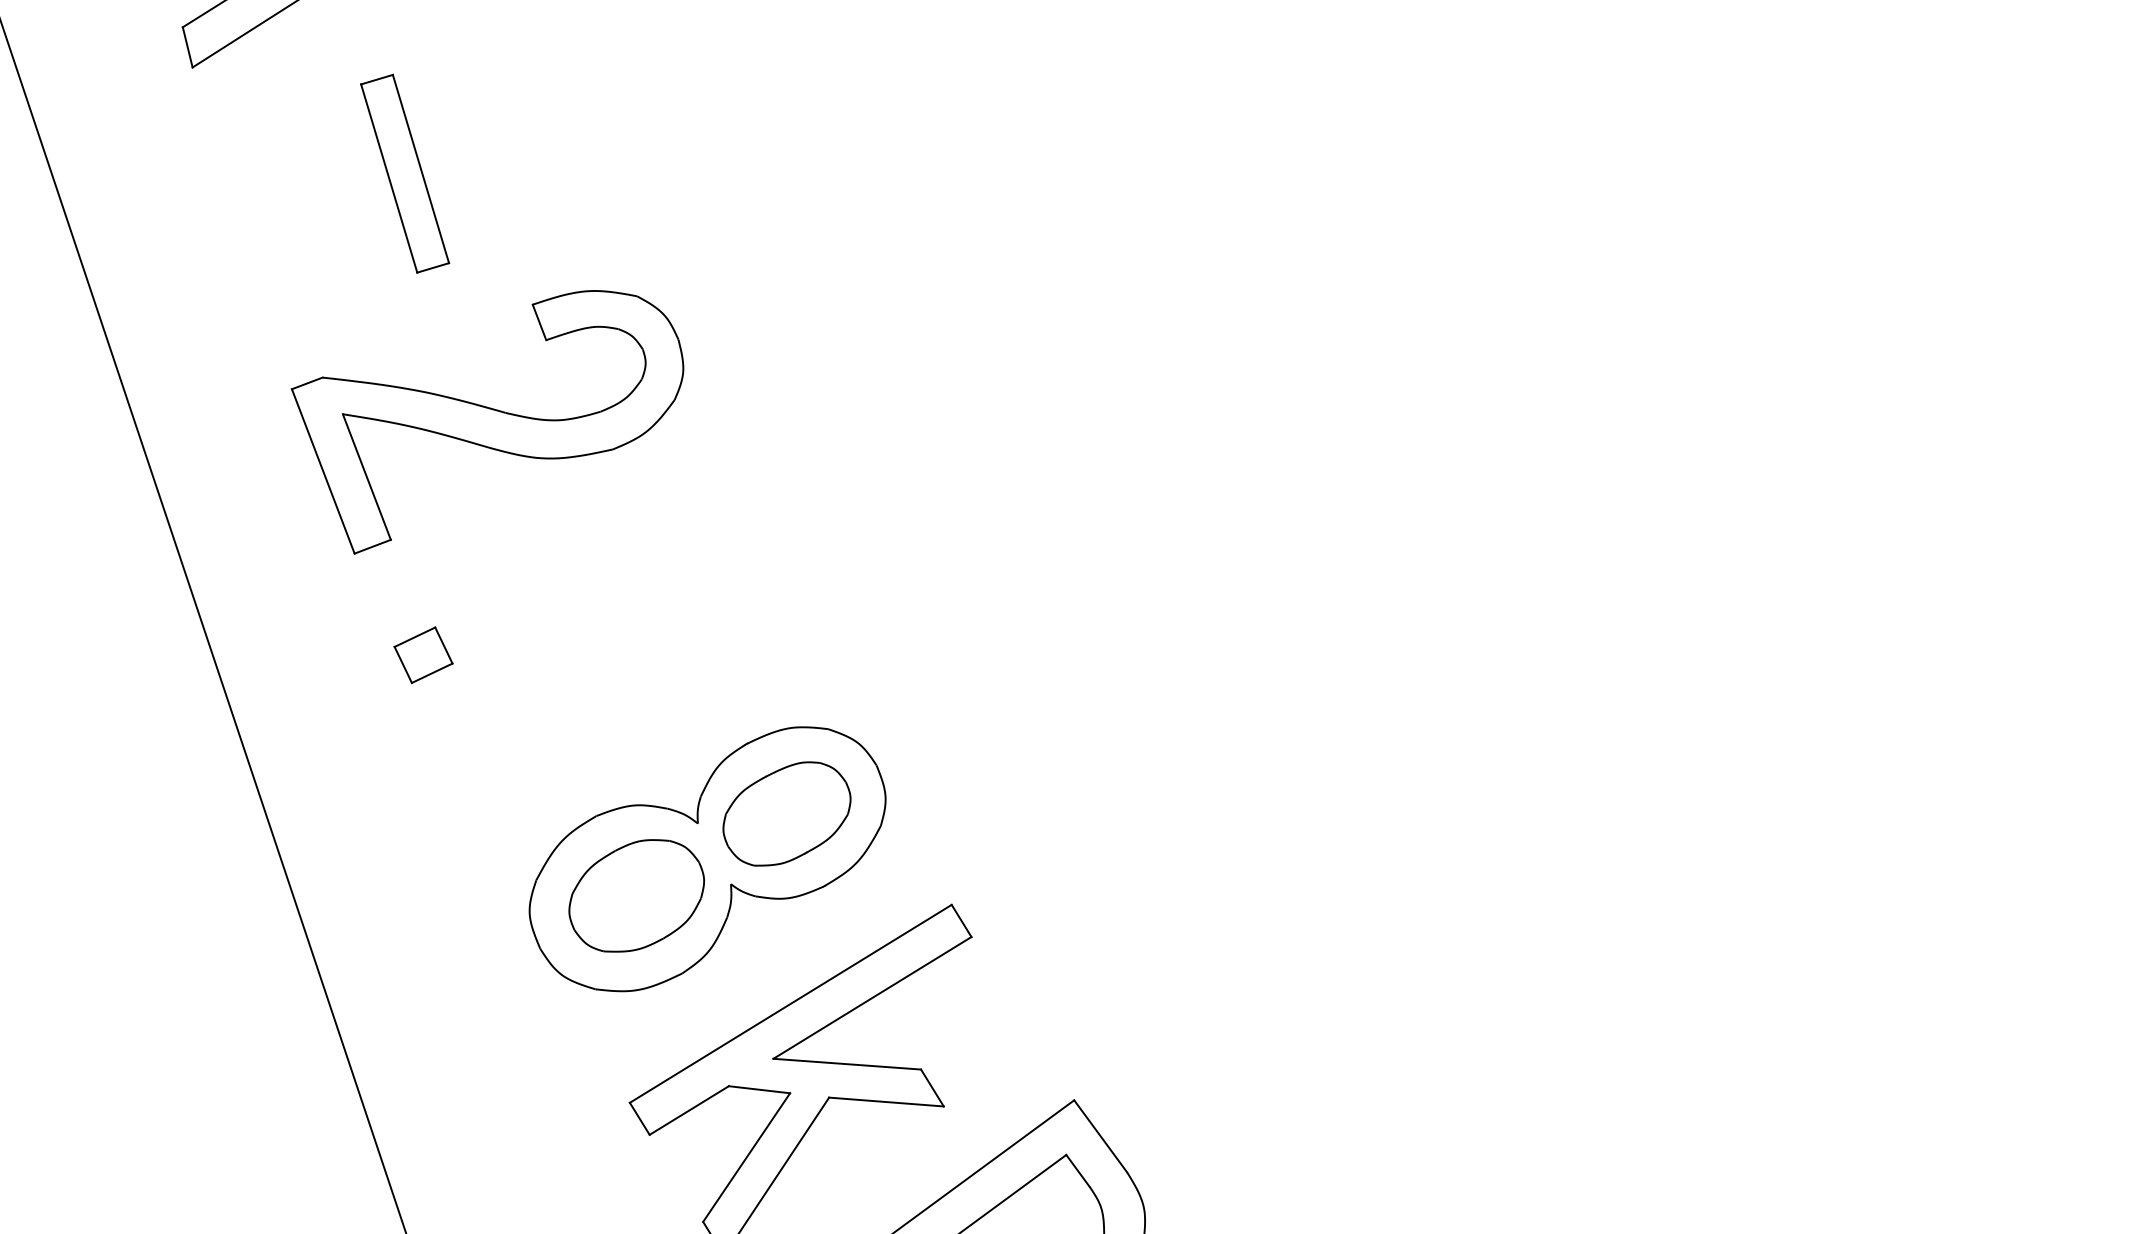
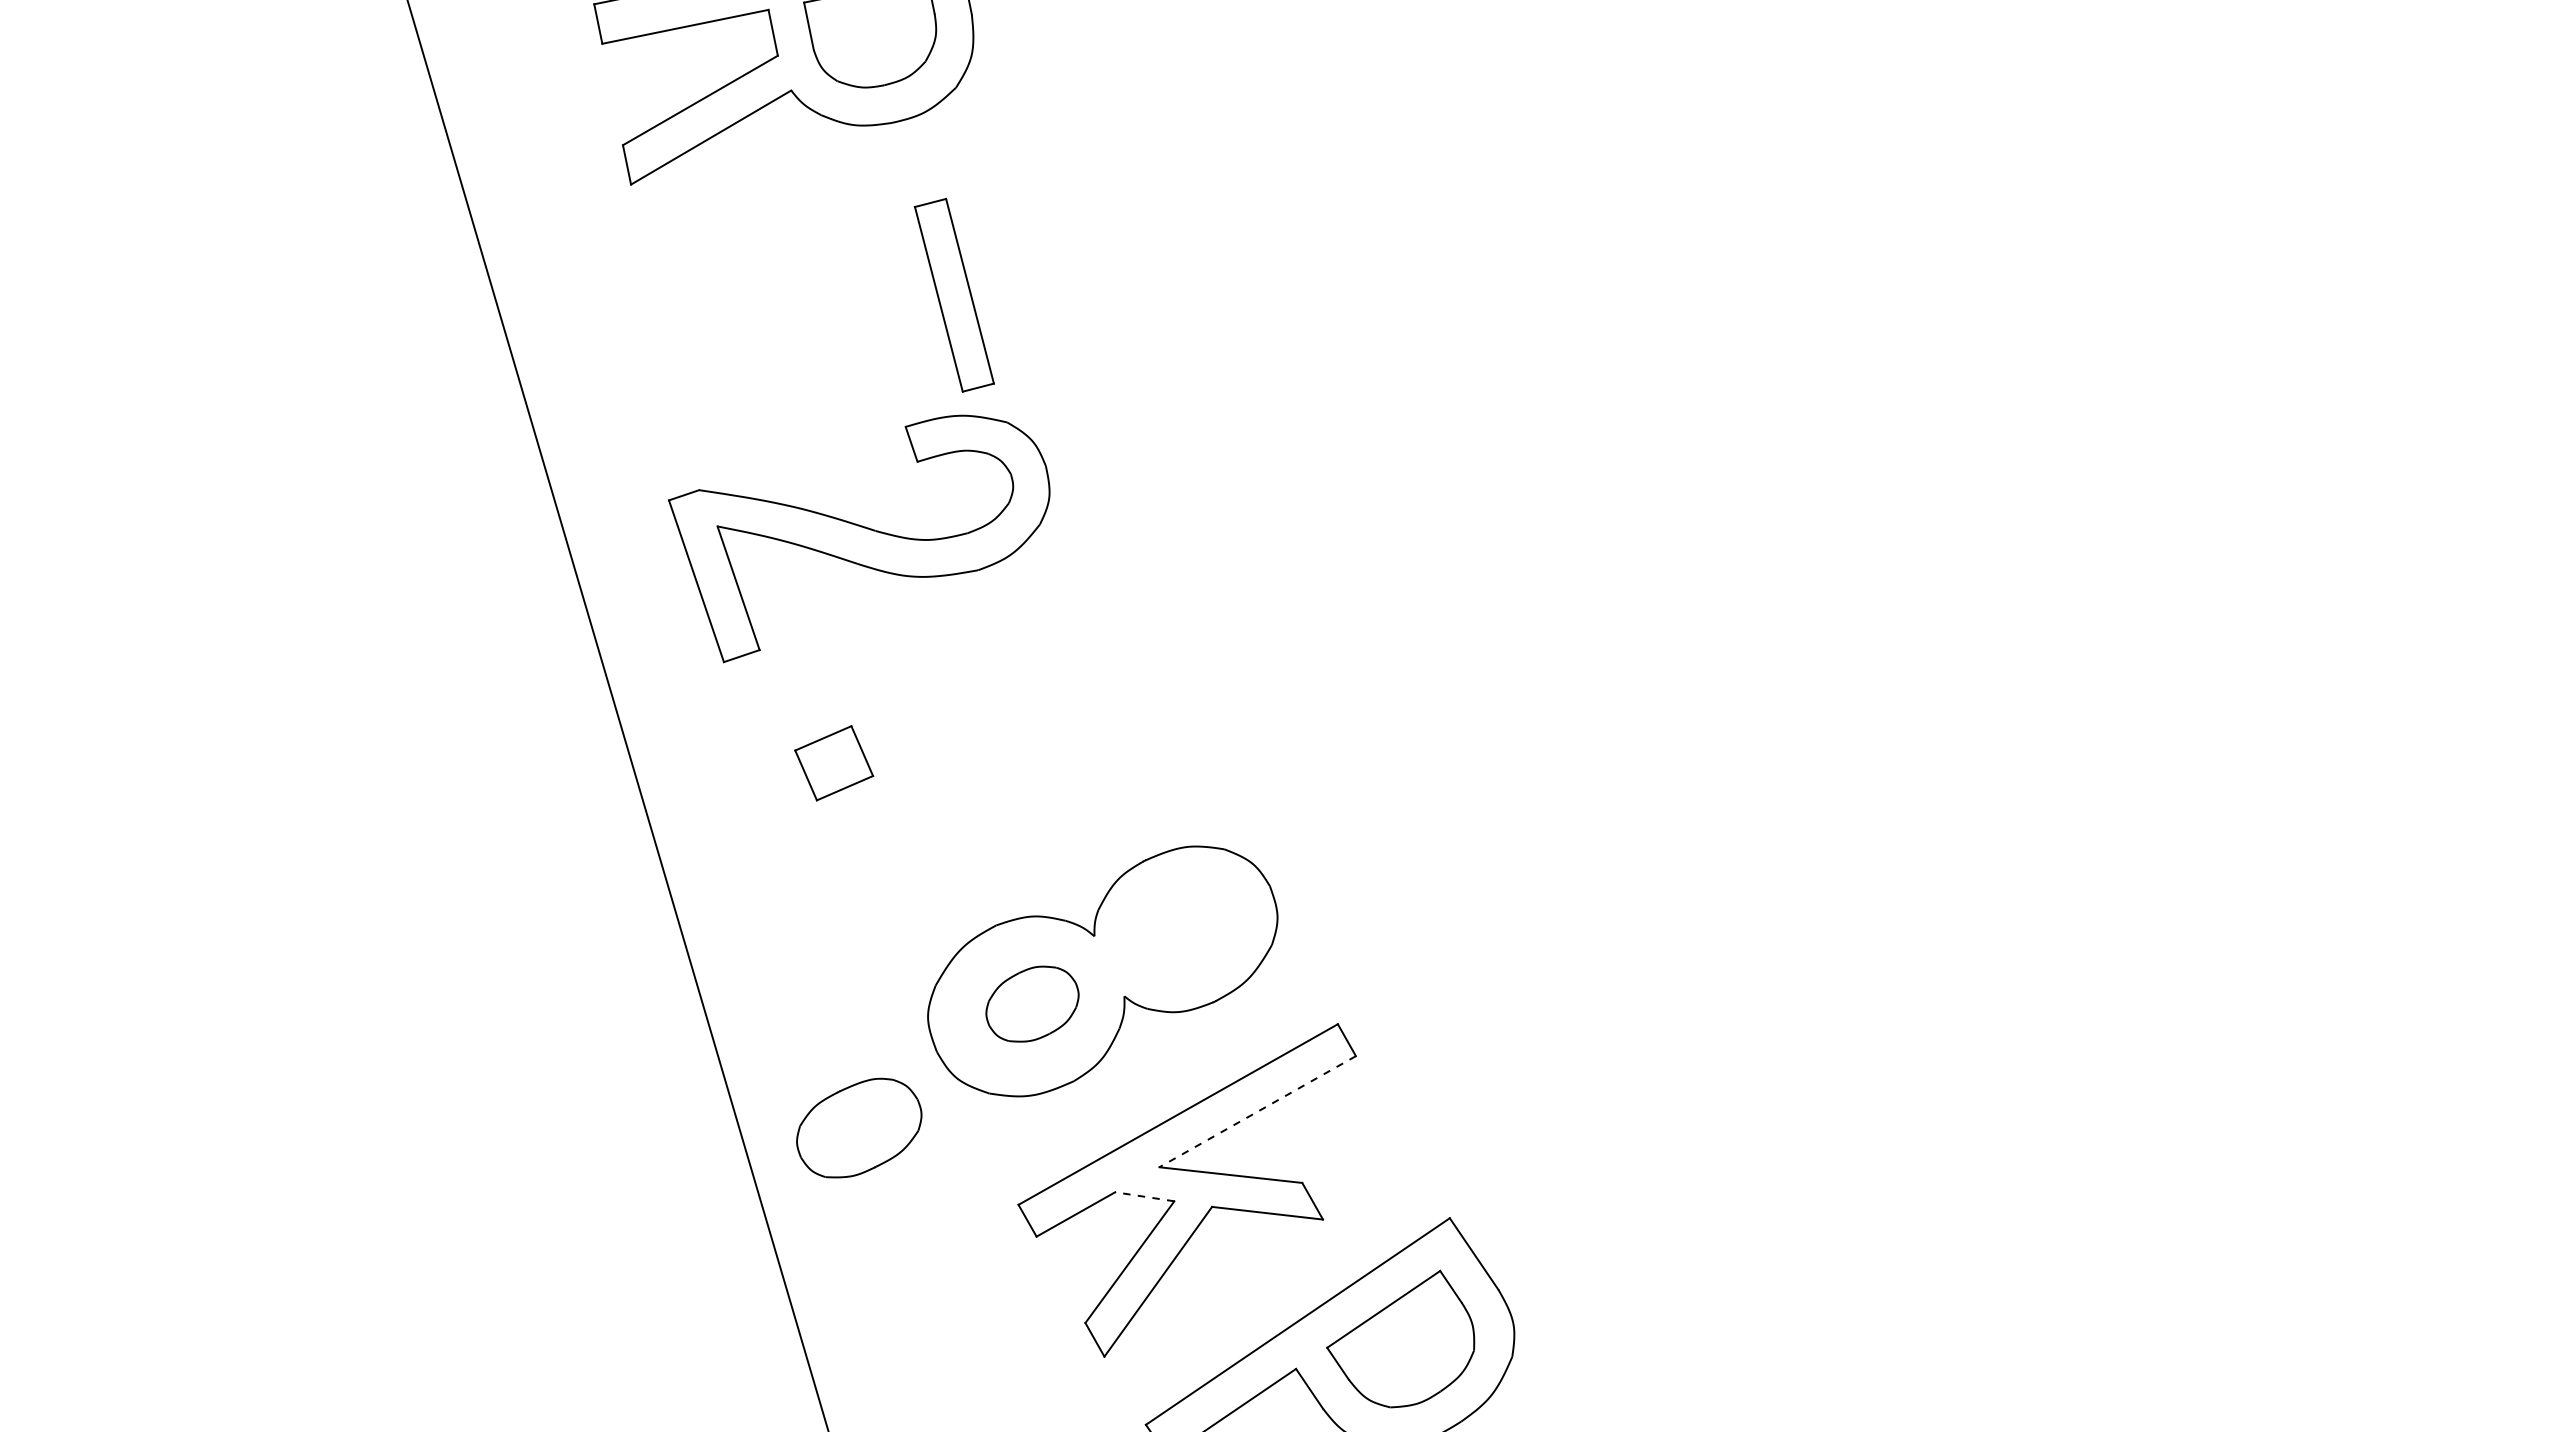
part: (404, 172) -> (953, 294), moved
part: (489, 421) -> (859, 538), moved
part: (423, 654) -> (834, 762), size x1.4
part: (787, 813) -> (859, 1127), moved
part: (636, 895) -> (1032, 1003), size x0.7
line: (872, 997) -> (1257, 1111), solid -> dashed
line: (759, 1089) -> (1144, 1196), solid -> dashed

